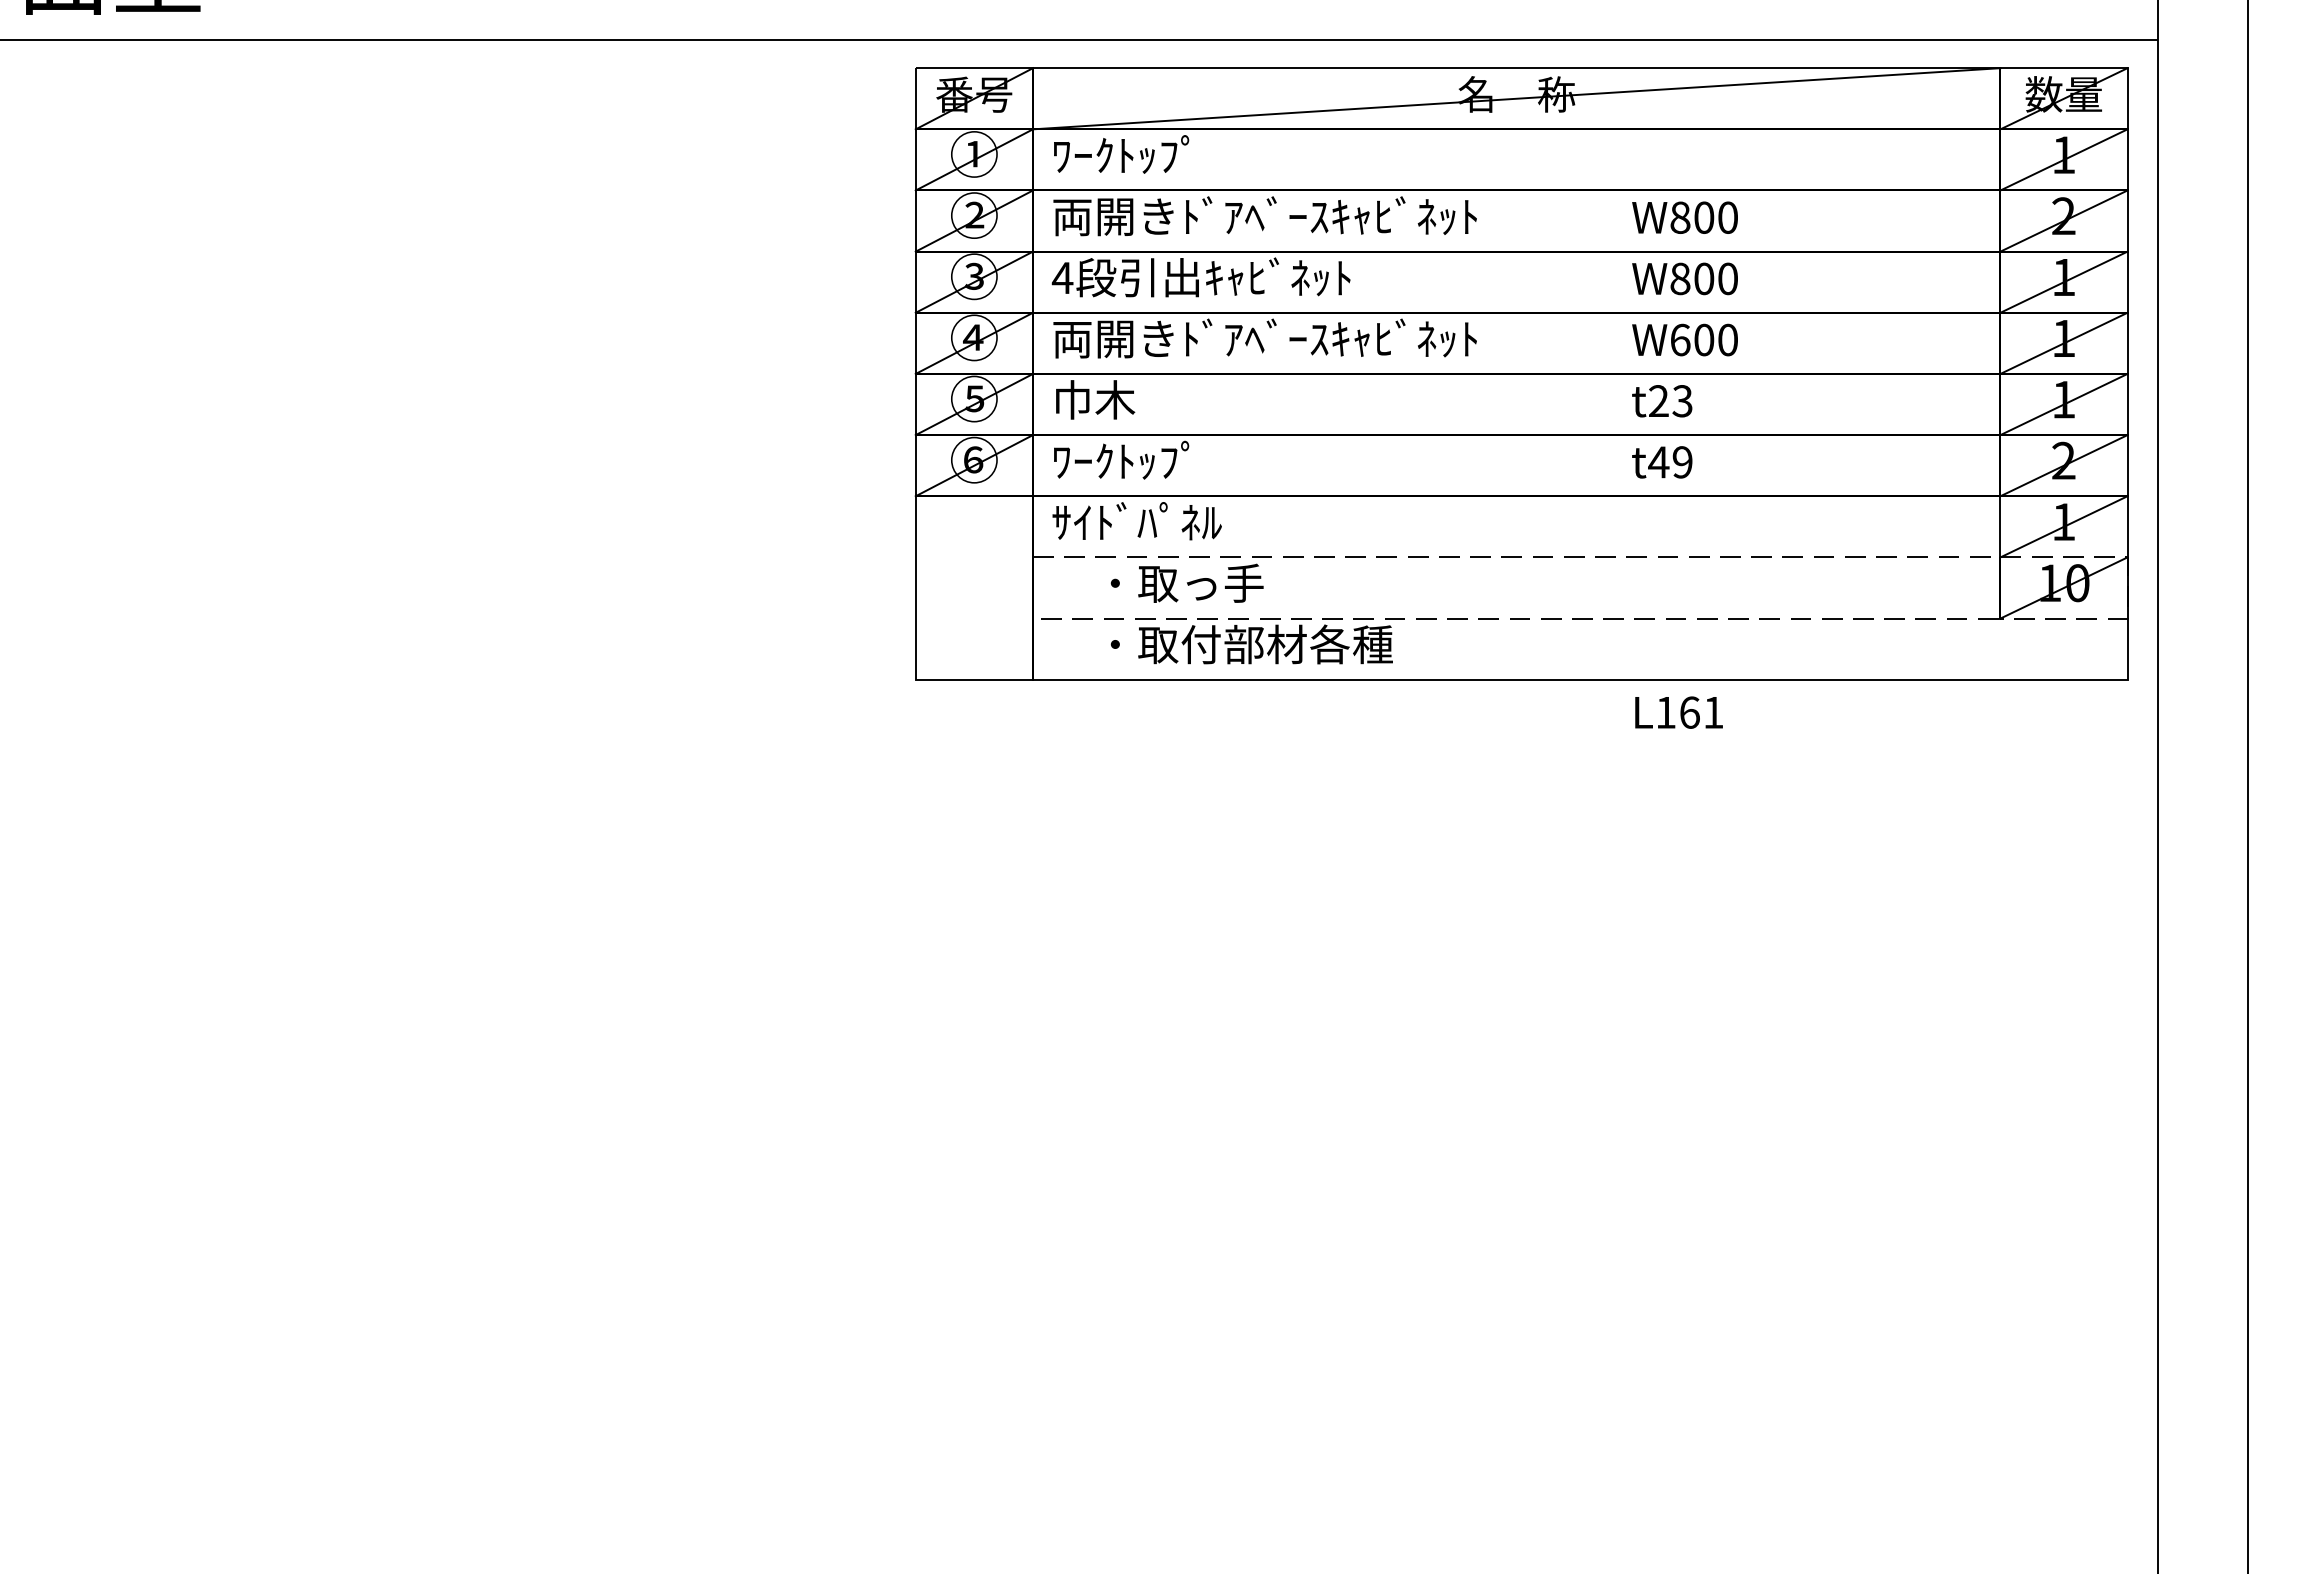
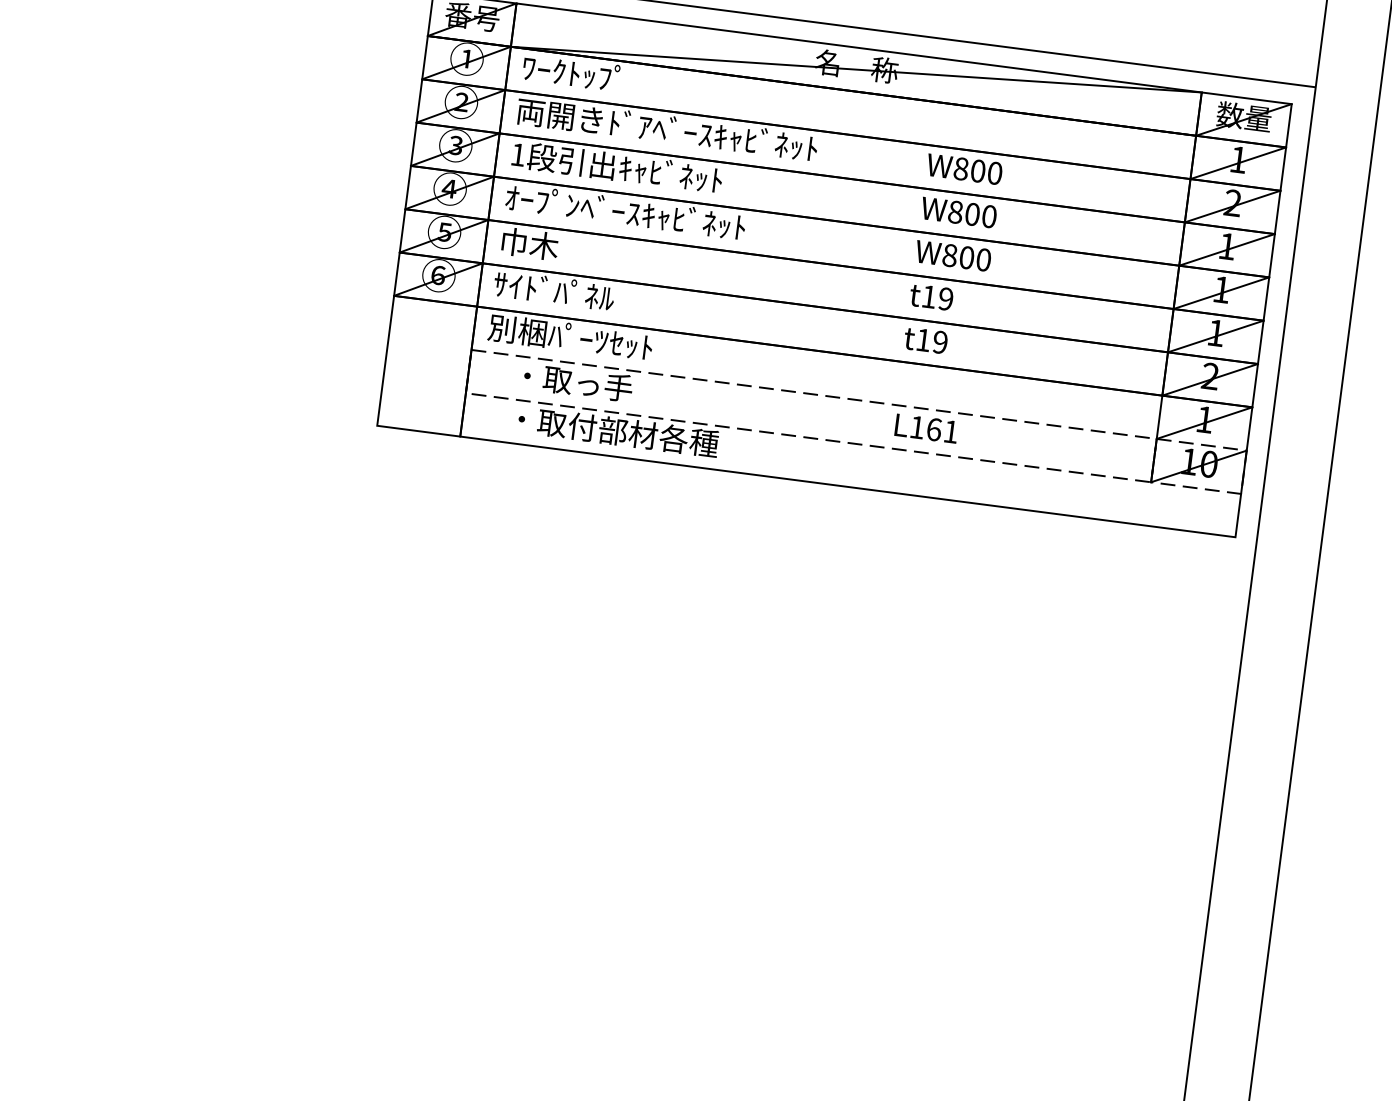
text: (1062, 277) -> (518, 154), 4 -> 1
text: (1264, 338) -> (655, 216), 両開きﾄﾞｱﾍﾞｰｽｷｬﾋﾞﾈｯﾄ -> ｵｰﾌﾟﾝﾍﾞｰｽｷｬﾋﾞﾈｯﾄ
text: (1680, 339) -> (950, 255), W600 -> W800
text: (1670, 401) -> (937, 298), t23 -> t19
text: (1136, 459) -> (553, 290), ﾜｰｸﾄｯﾌﾟ -> ｻｲﾄﾞﾊﾟﾈﾙ
text: (1658, 462) -> (923, 340), t49 -> t19
text: (1167, 521) -> (570, 336), ｻｲﾄﾞﾊﾟﾈﾙ -> 別梱ﾊﾟｰﾂｾｯﾄ
text: (1678, 712) -> (926, 428), moved

